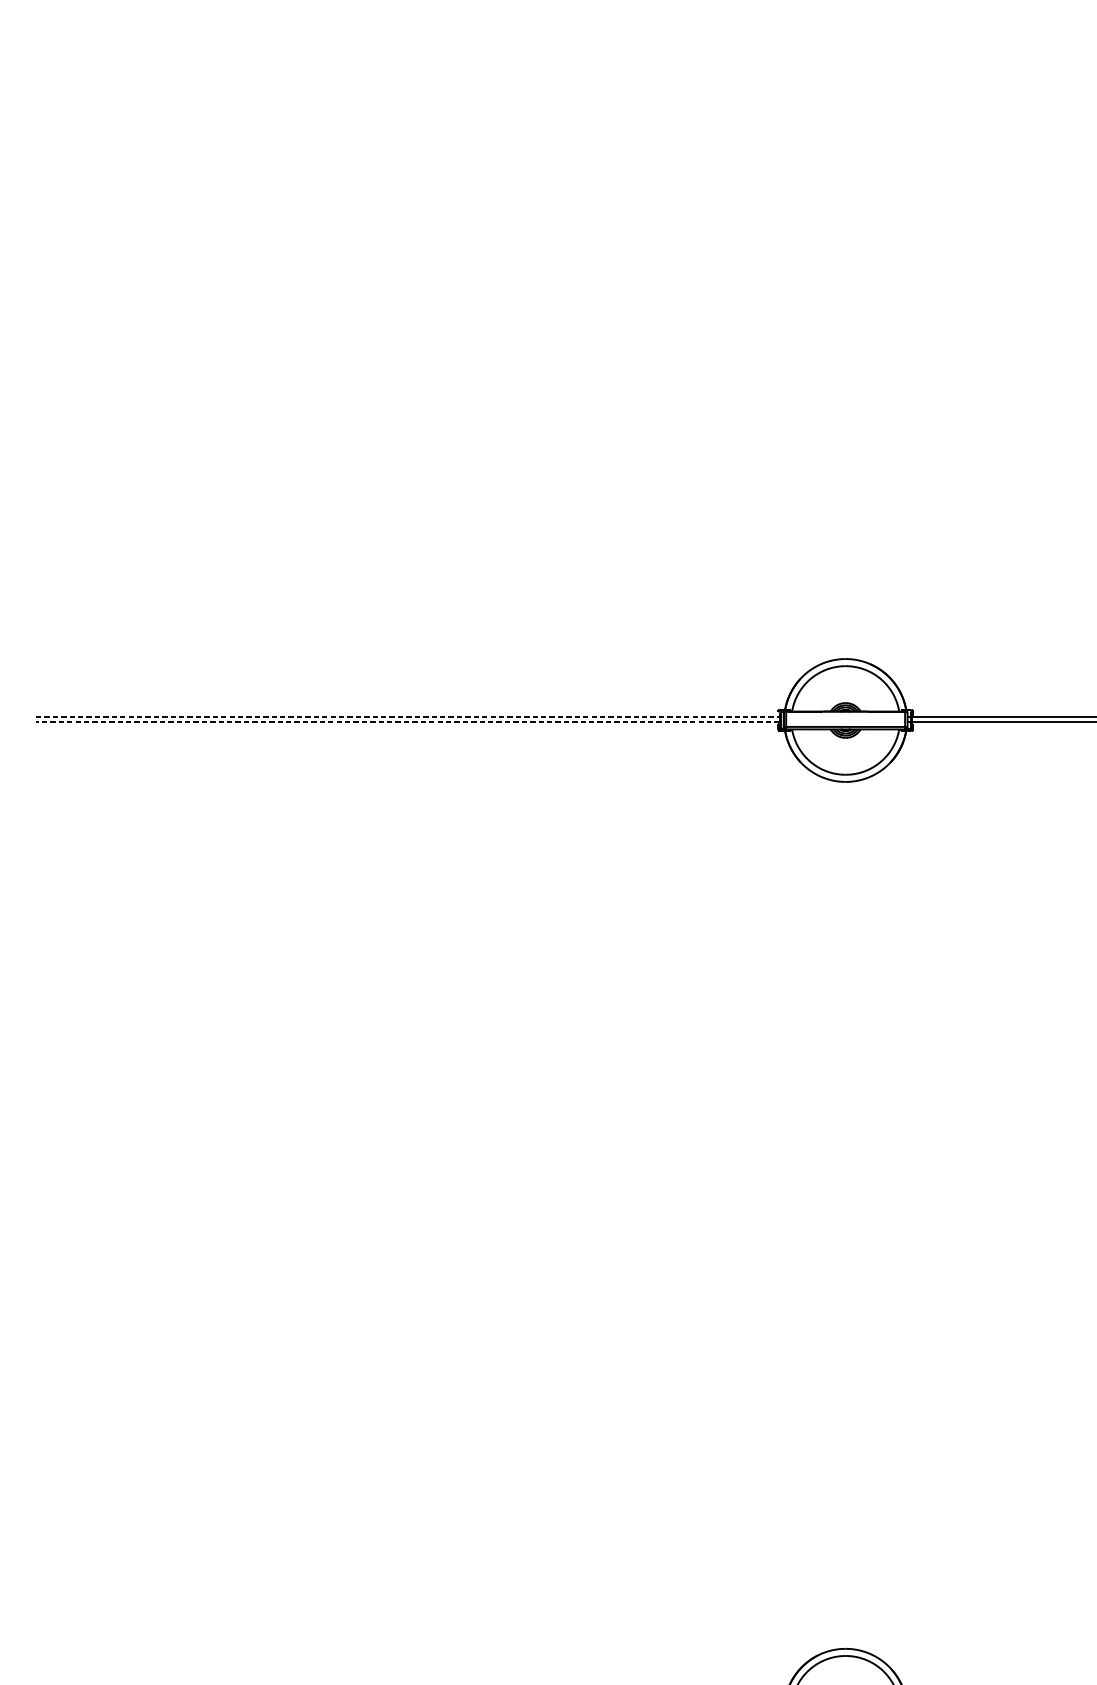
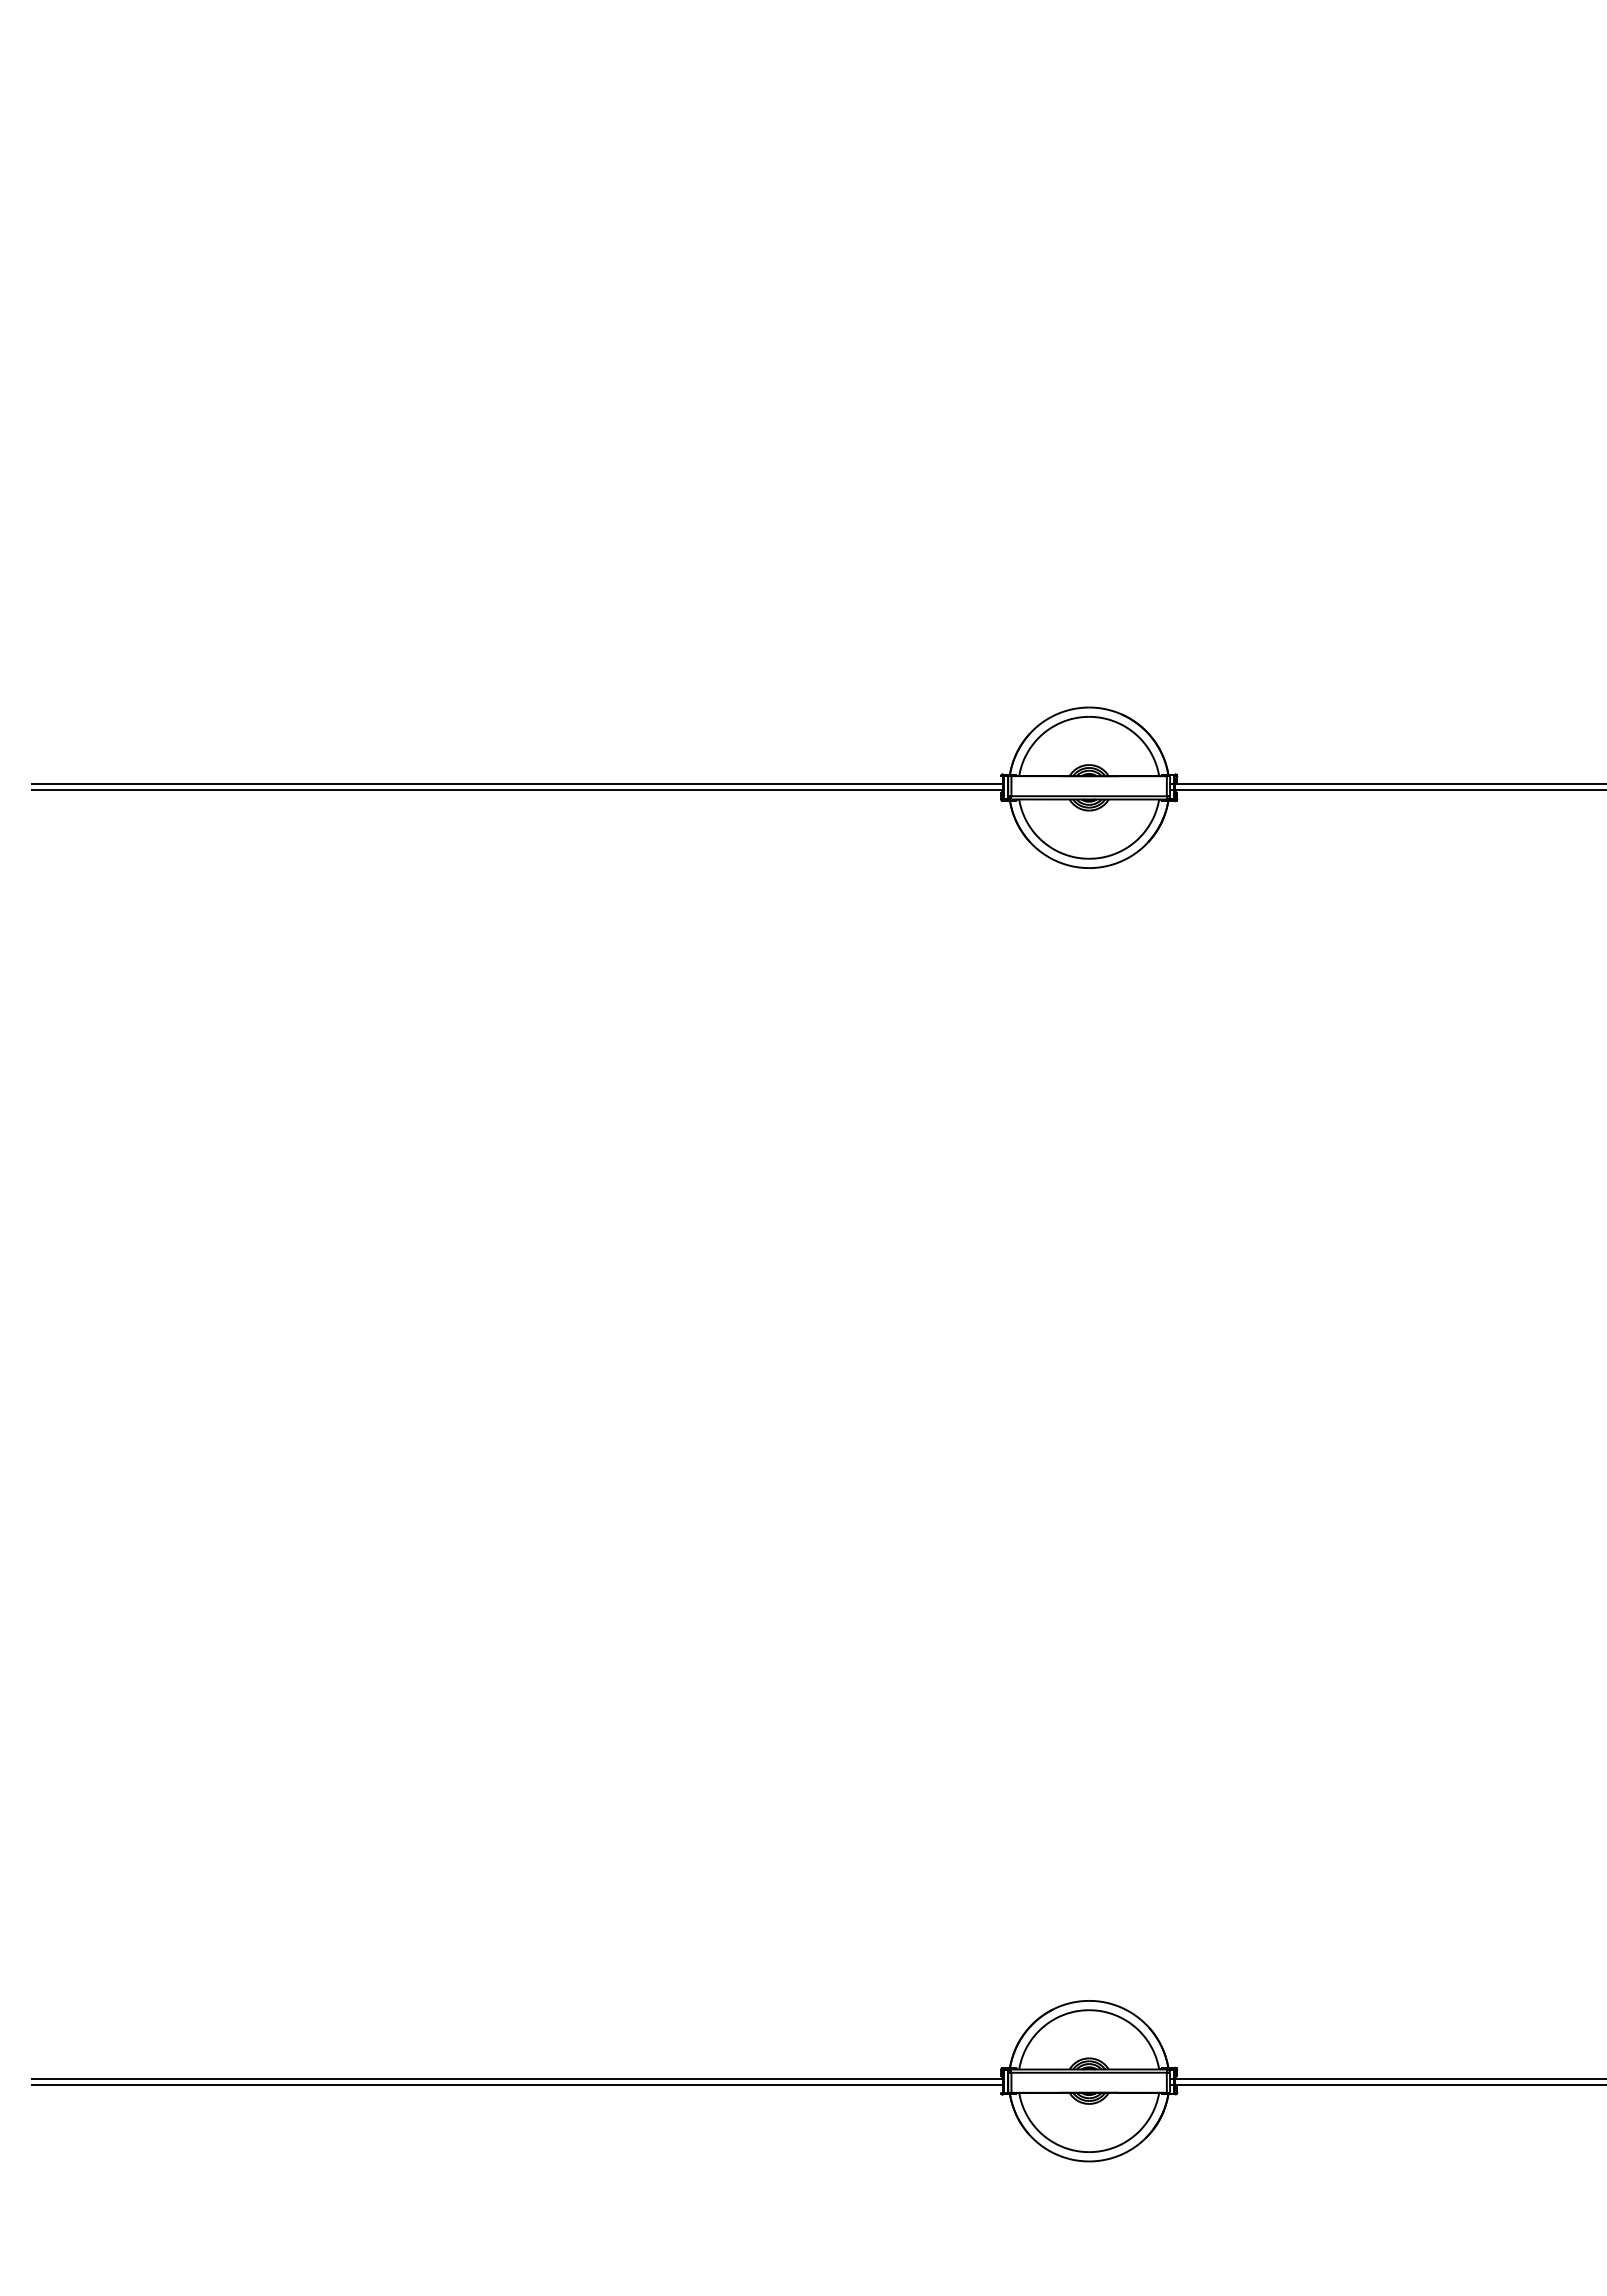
line: (407, 717) -> (516, 783), dashed -> solid
line: (407, 722) -> (516, 790), dashed -> solid

